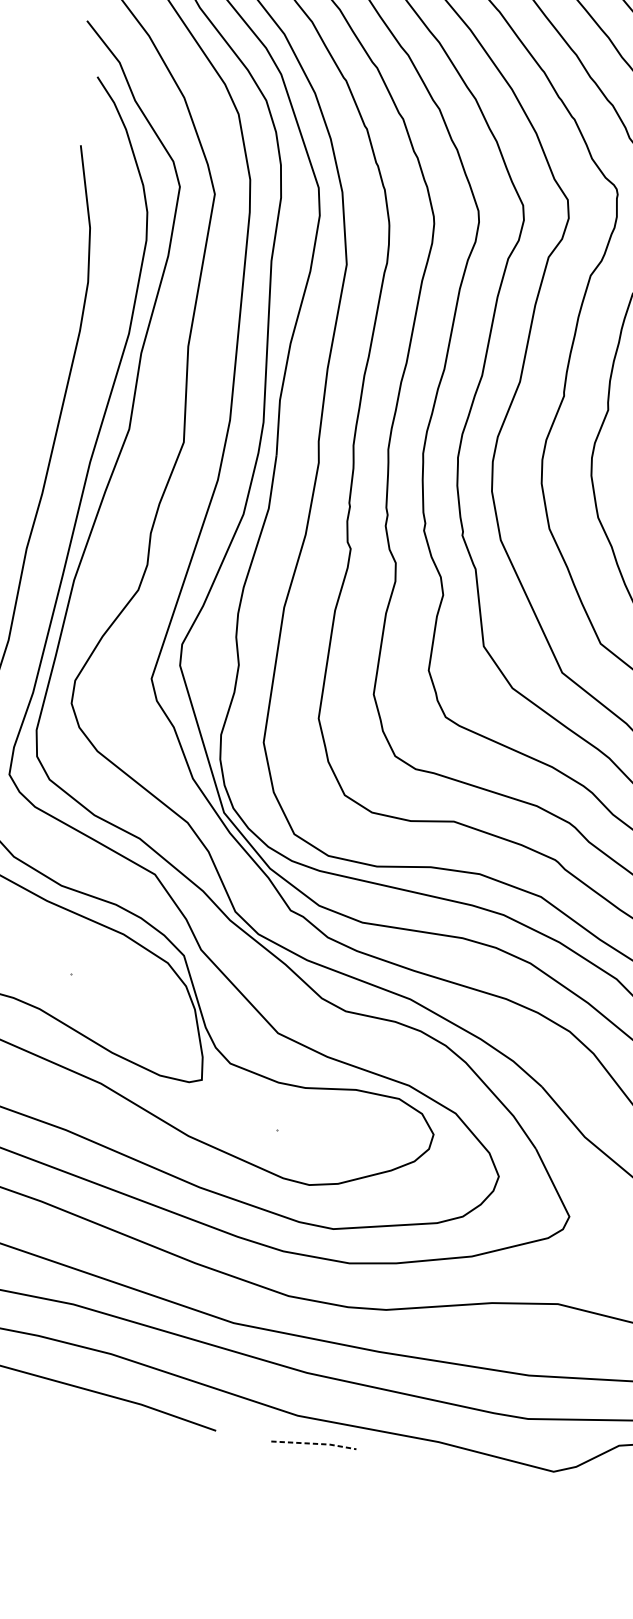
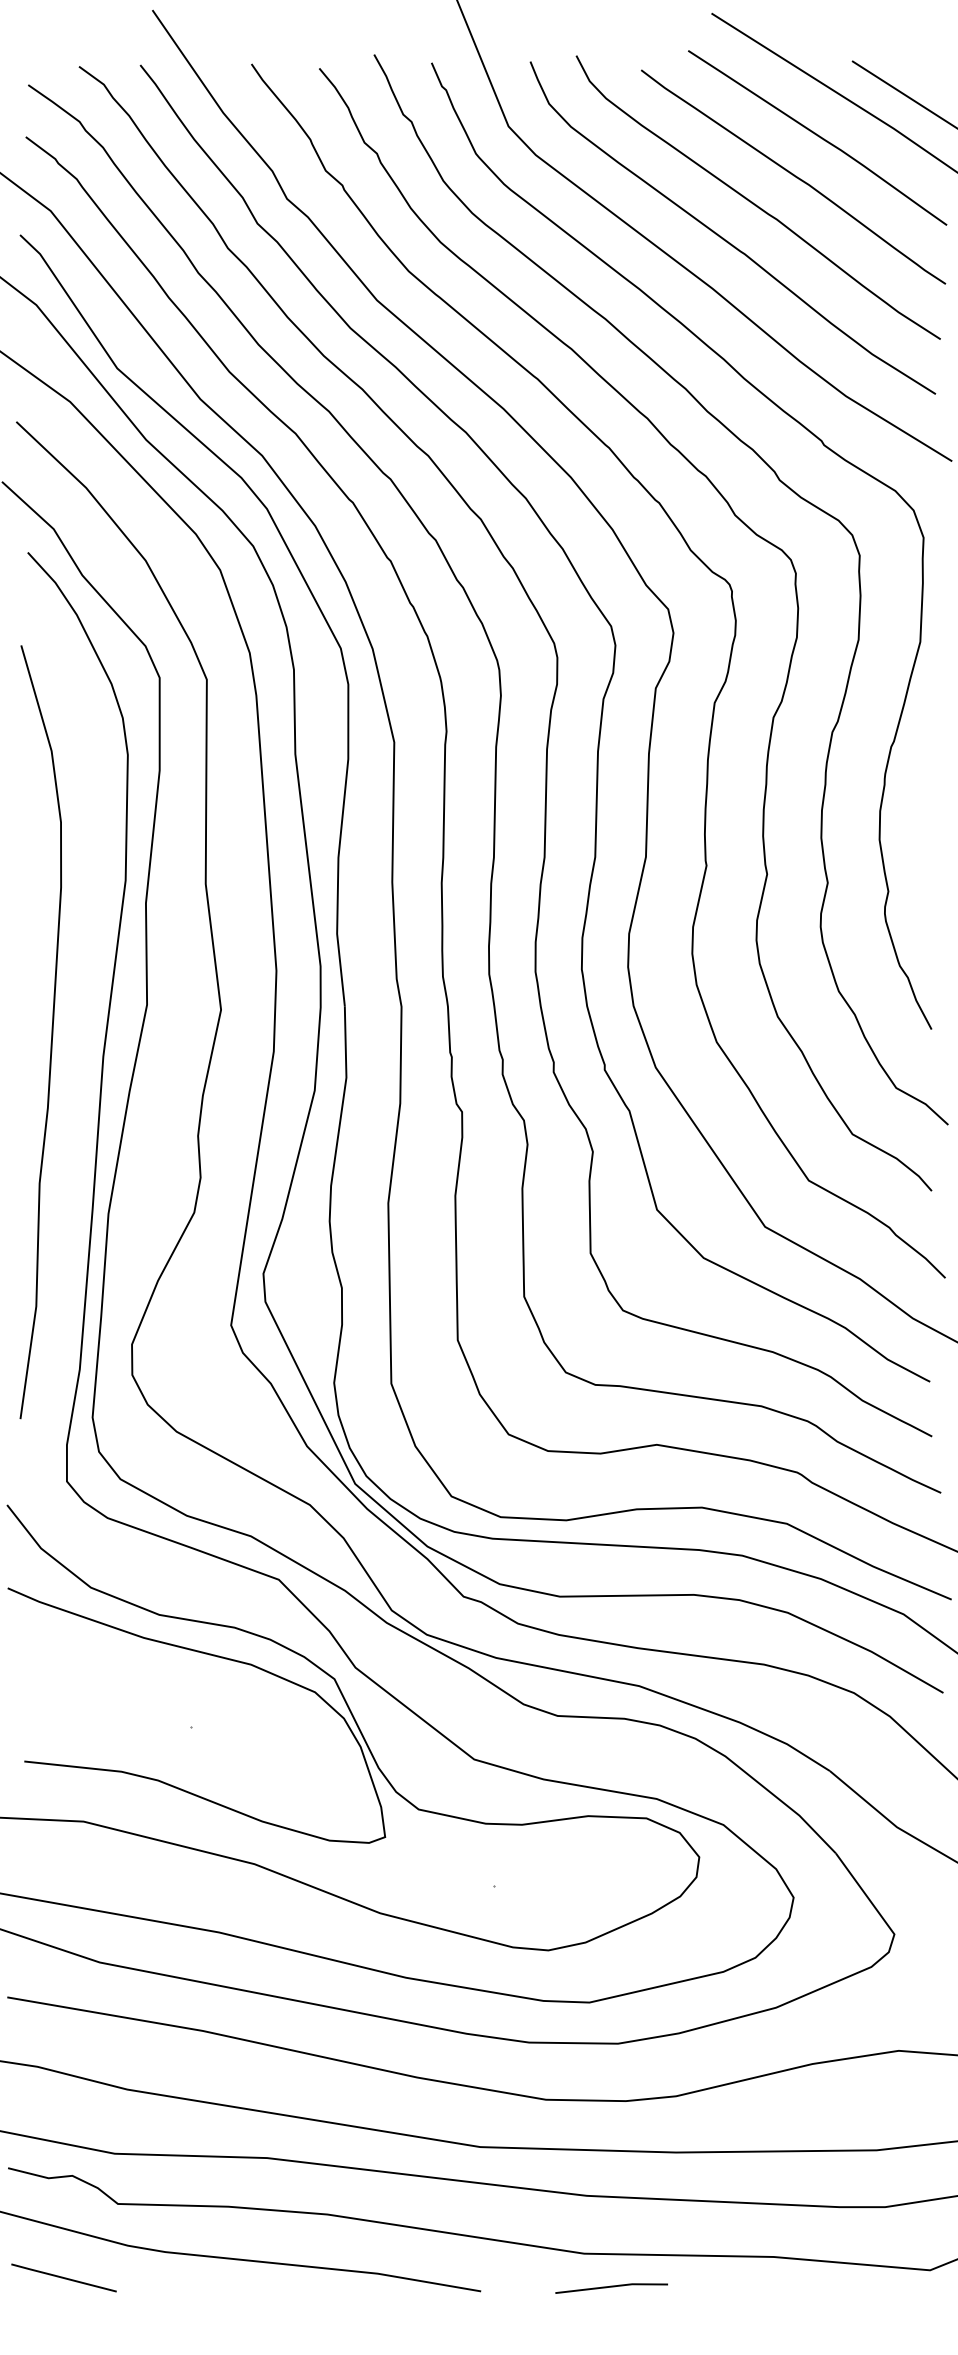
line: (314, 1443) -> (612, 2286), dashed -> solid

